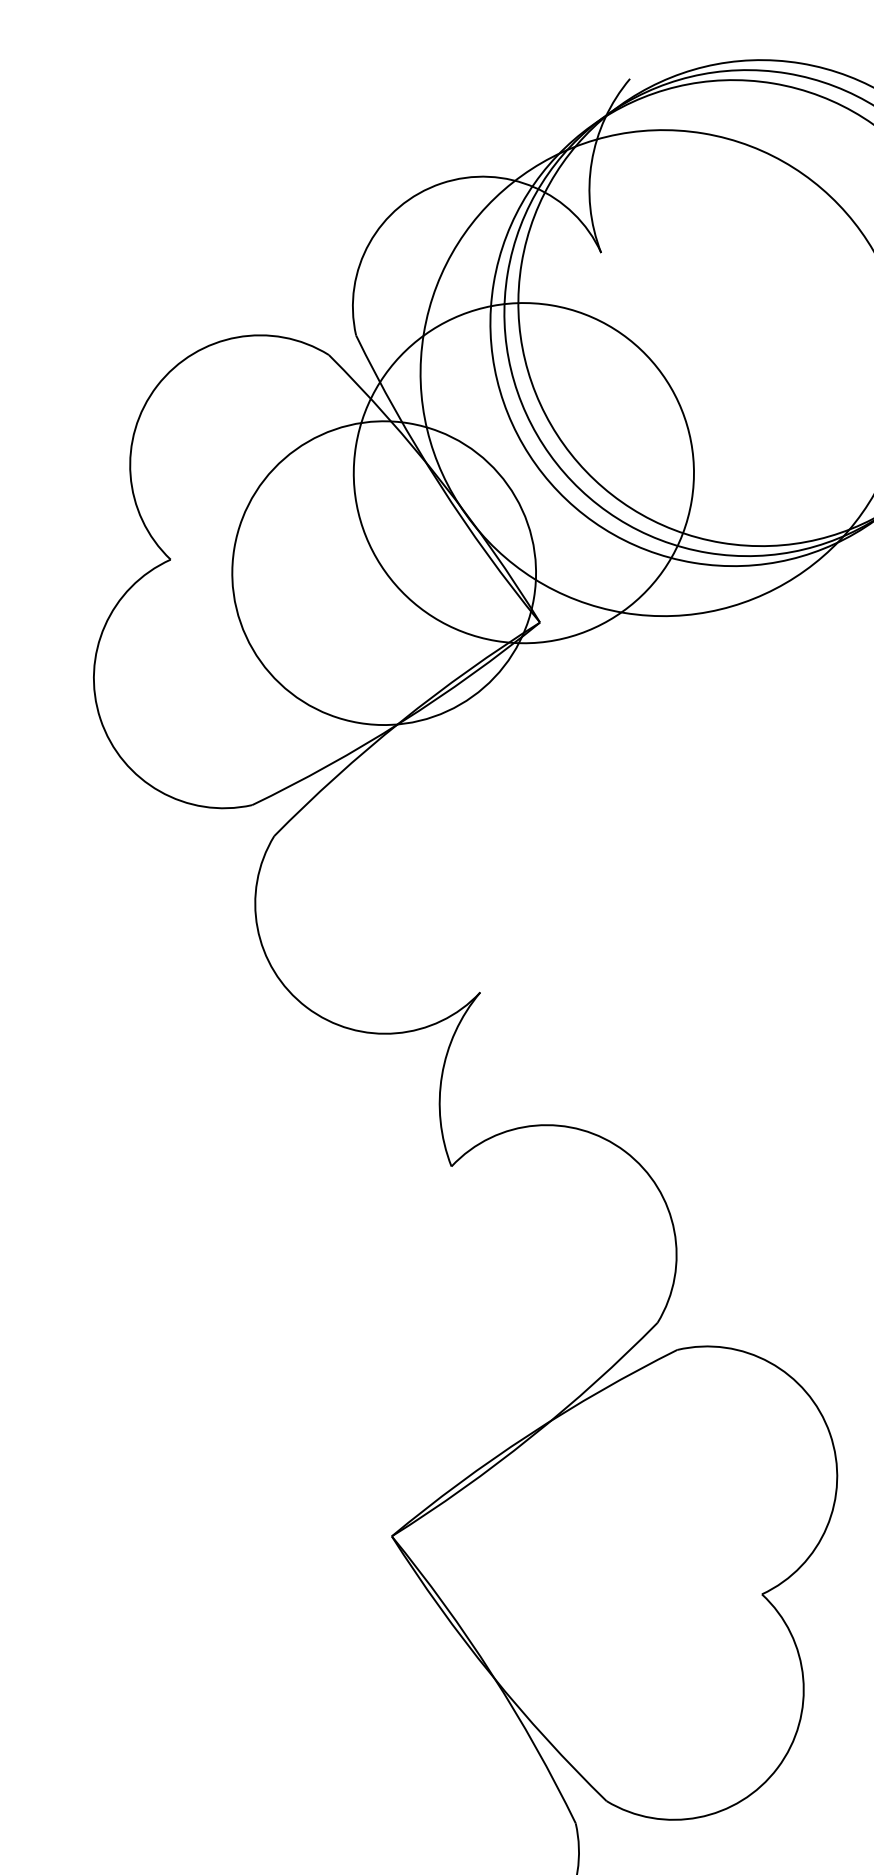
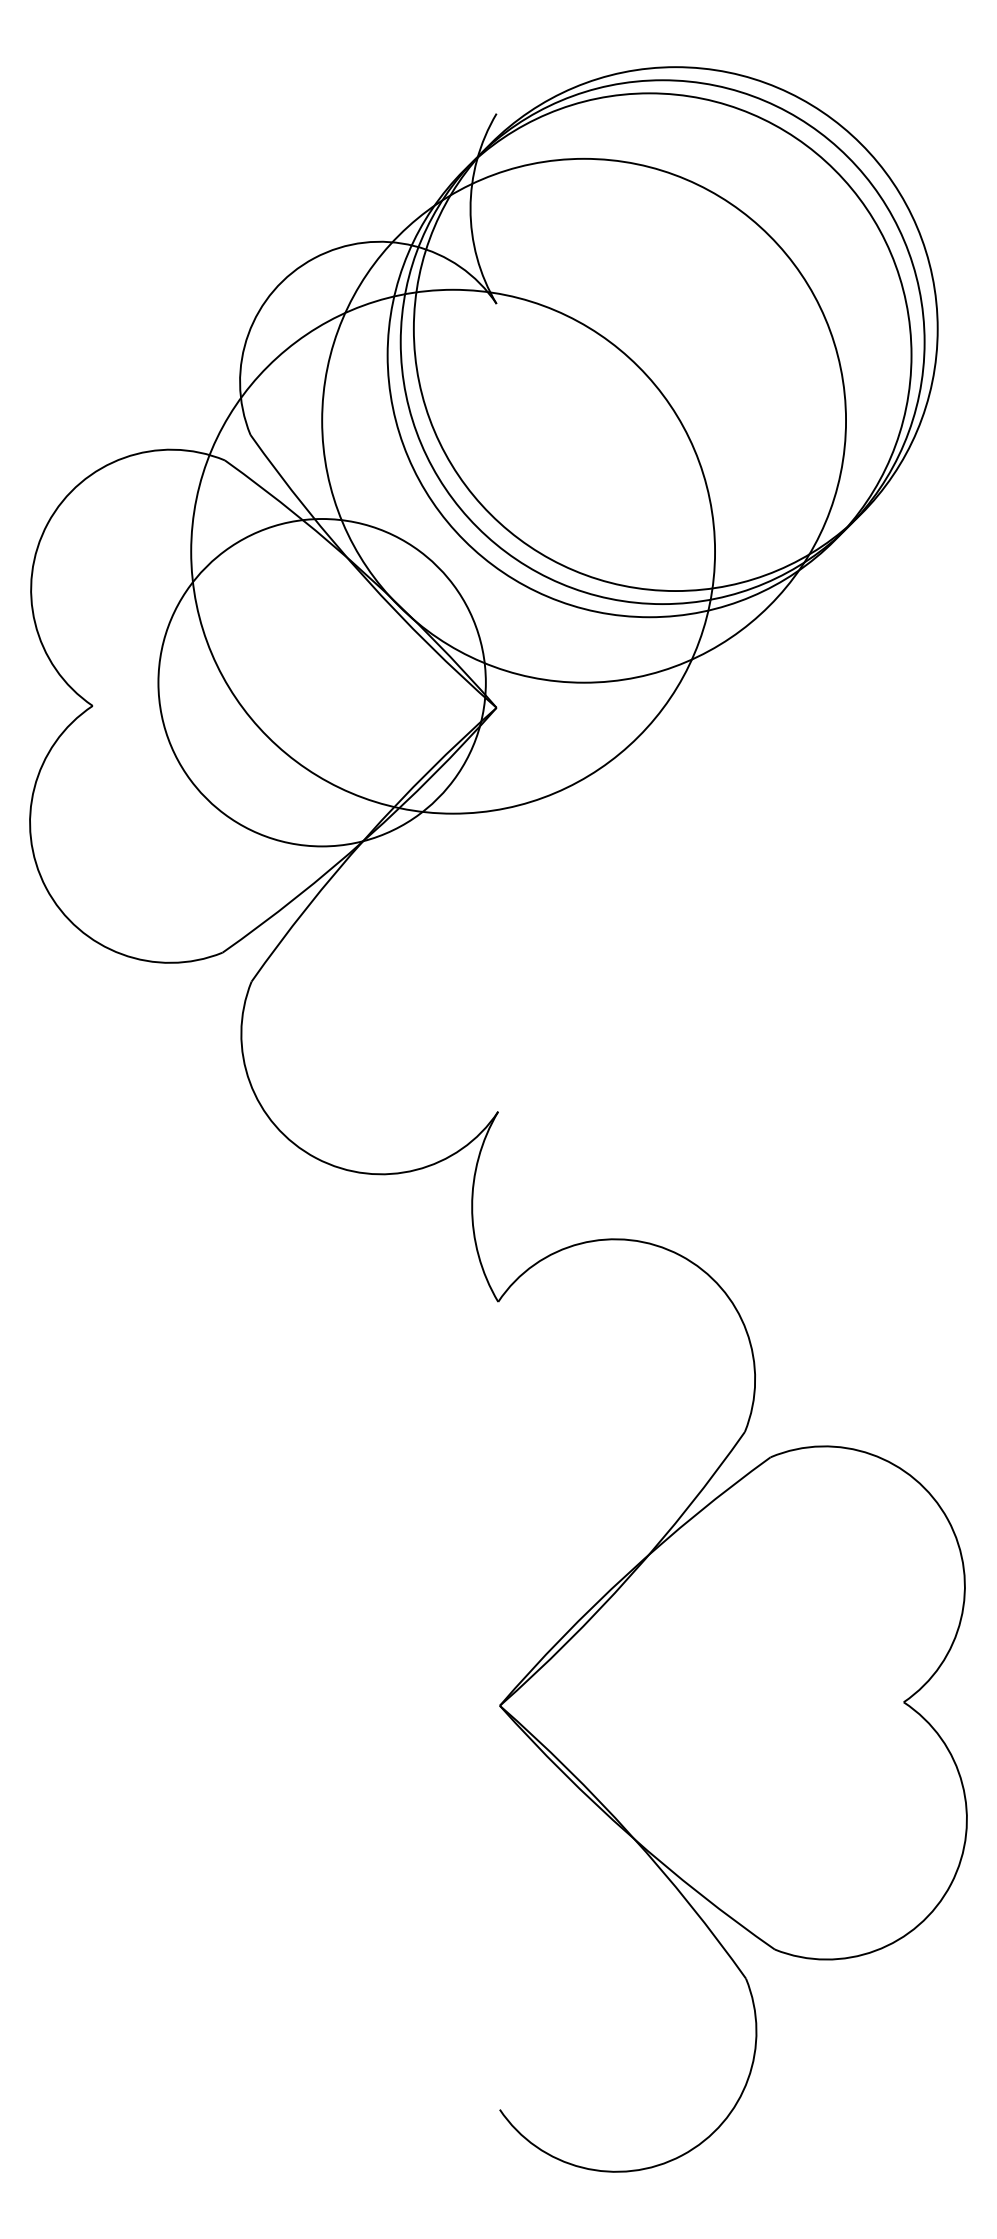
circle: (524, 472) -> (453, 551), size x1.43

